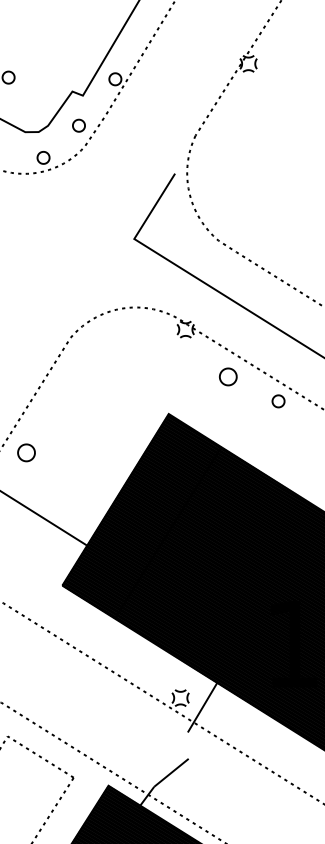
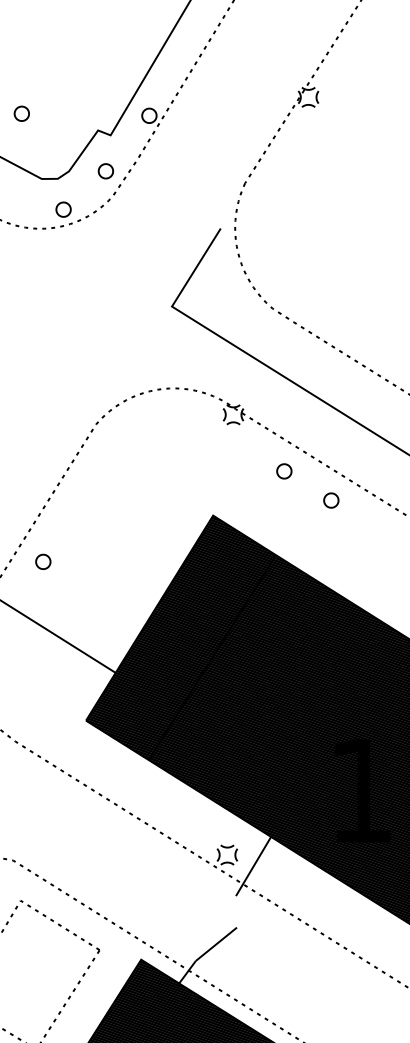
part: (228, 377) -> (284, 471), size x0.71
part: (278, 401) -> (331, 500), moved
part: (26, 452) -> (43, 561), size x0.71

